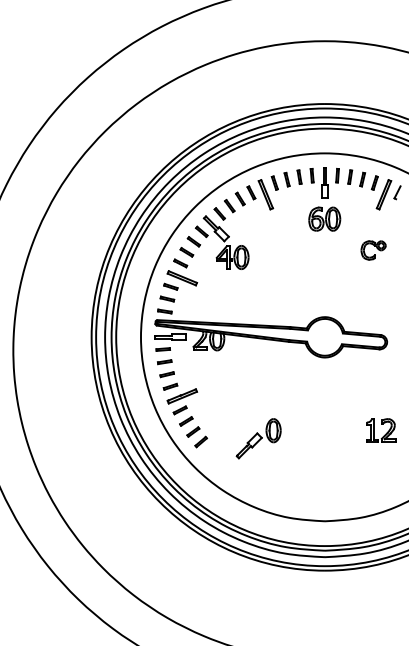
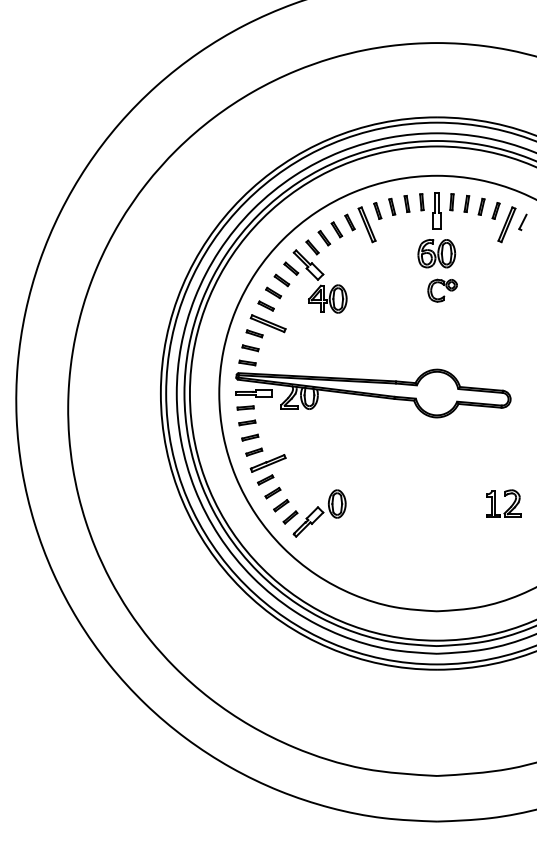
part: (373, 250) -> (442, 290), moved
part: (258, 438) -> (319, 513), moved

